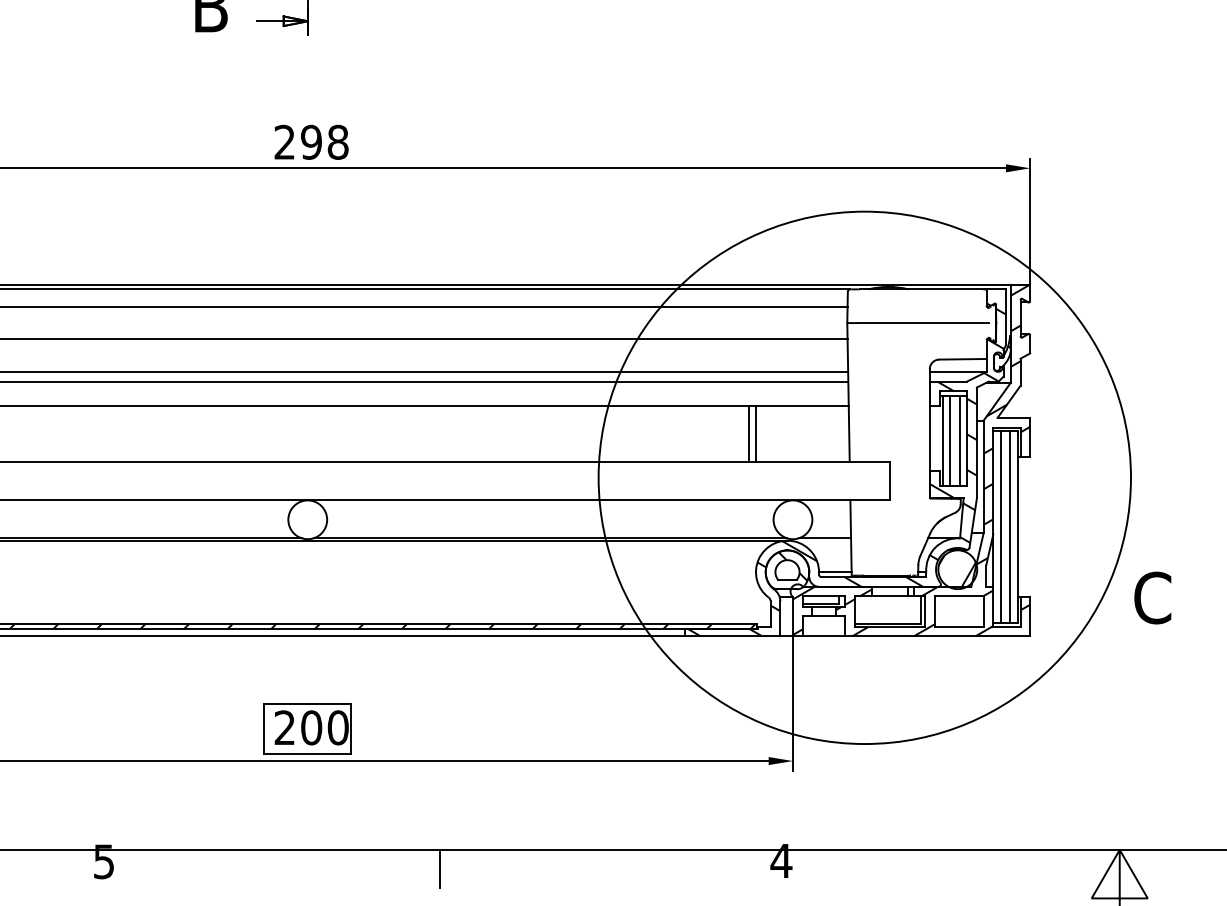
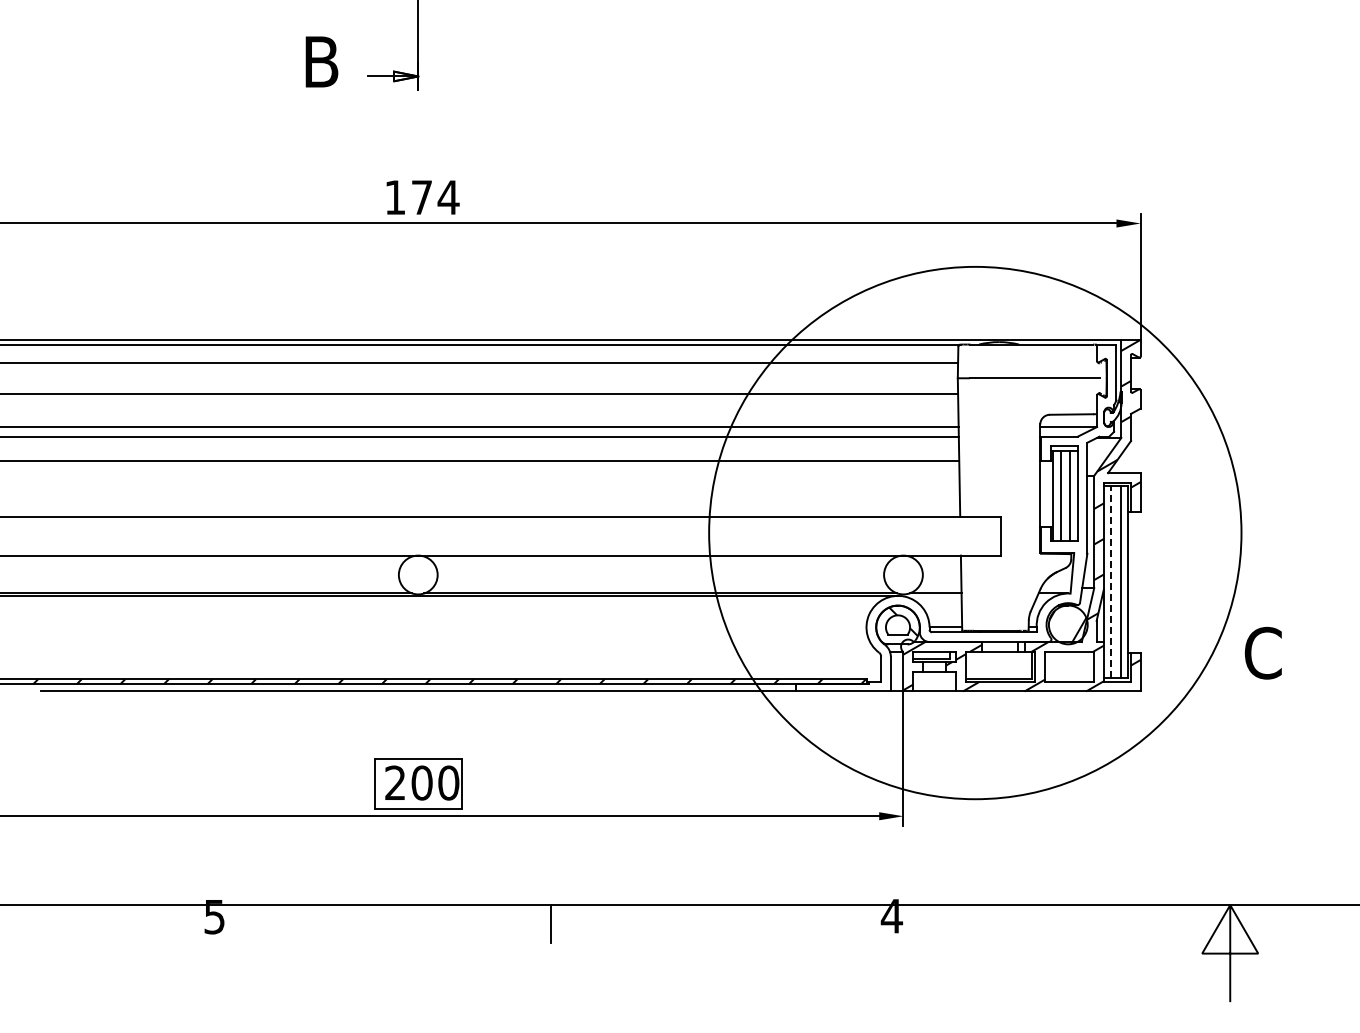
text: (311, 142) -> (422, 197), 298 -> 174
line: (748, 433) -> (859, 488), removed
line: (755, 433) -> (866, 488), removed
hatch: (846, 469) -> (957, 524), removed
line: (1000, 527) -> (1111, 582), solid -> dashed

